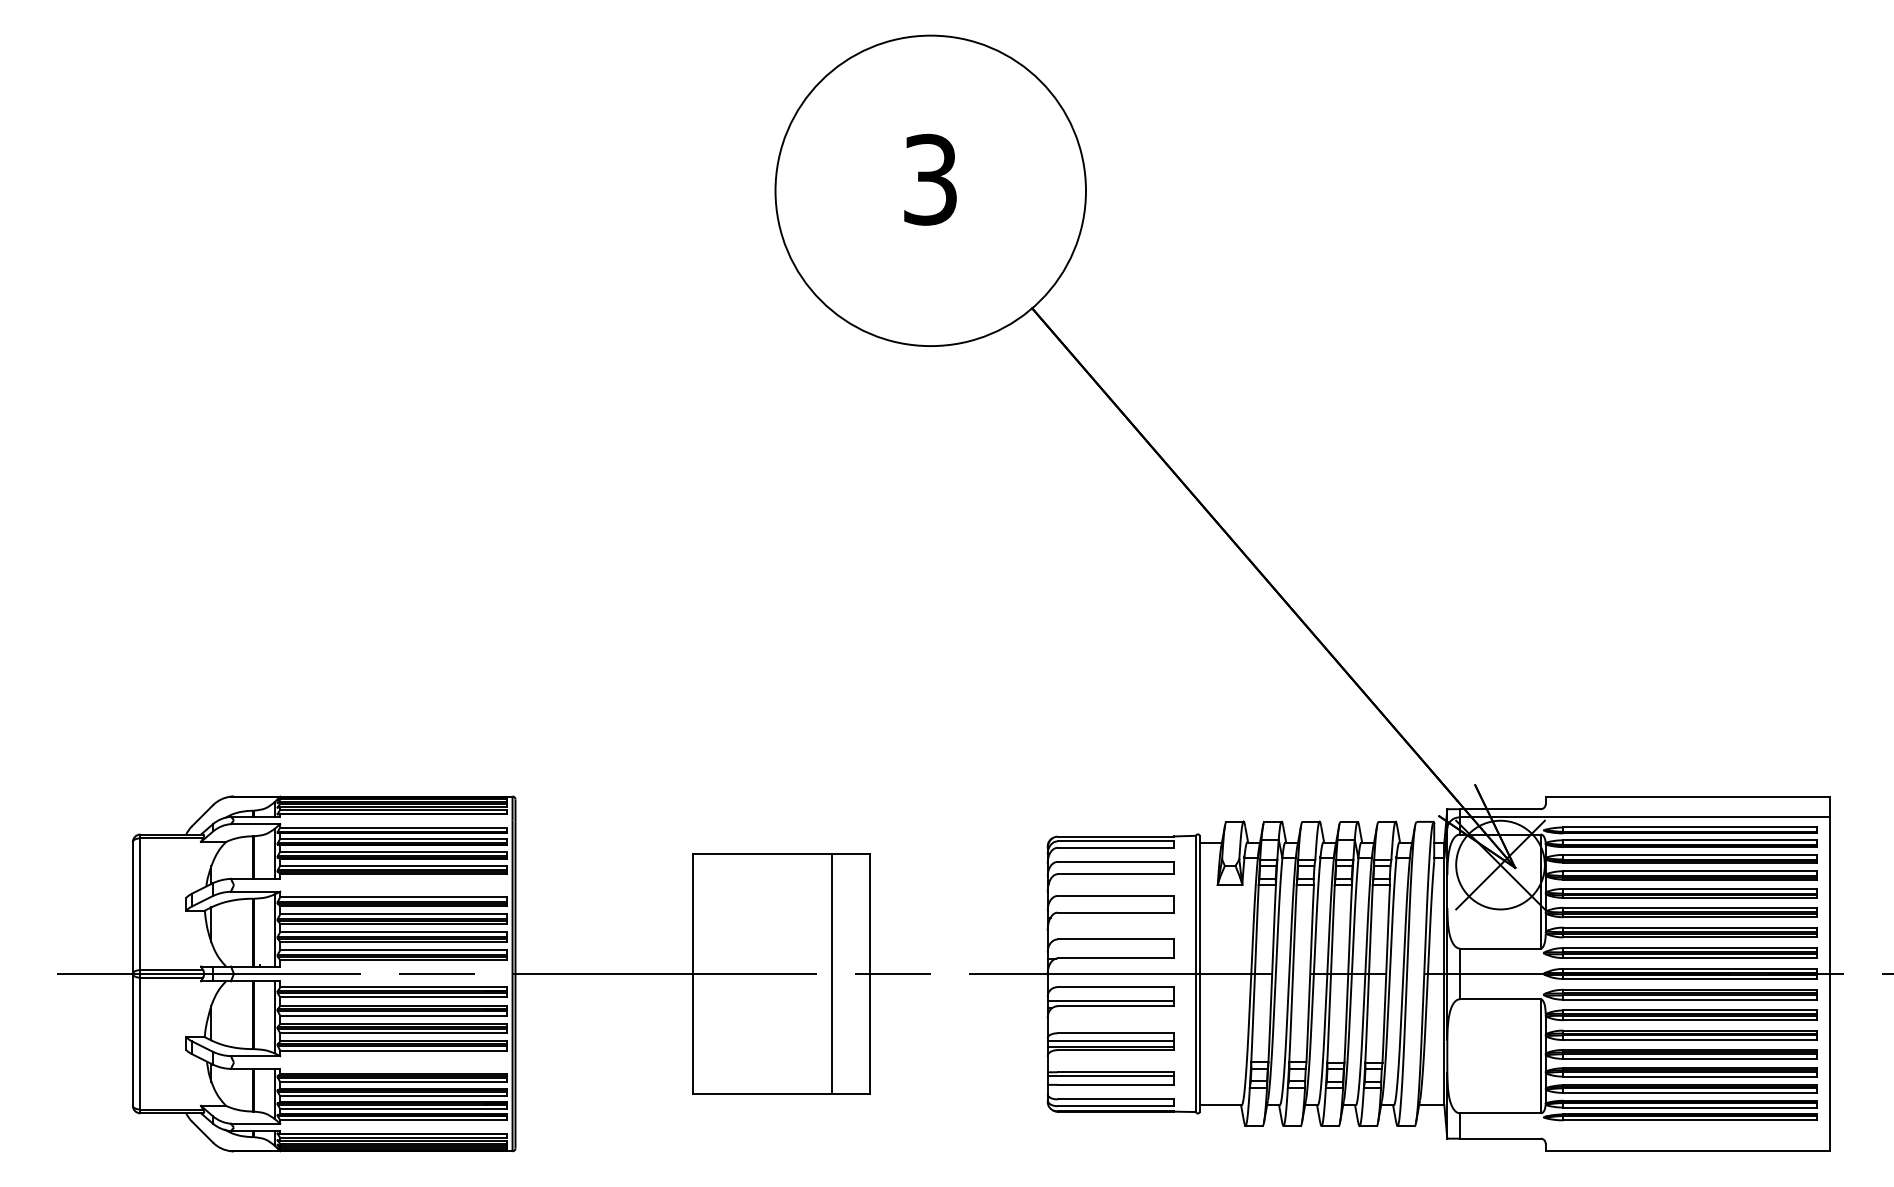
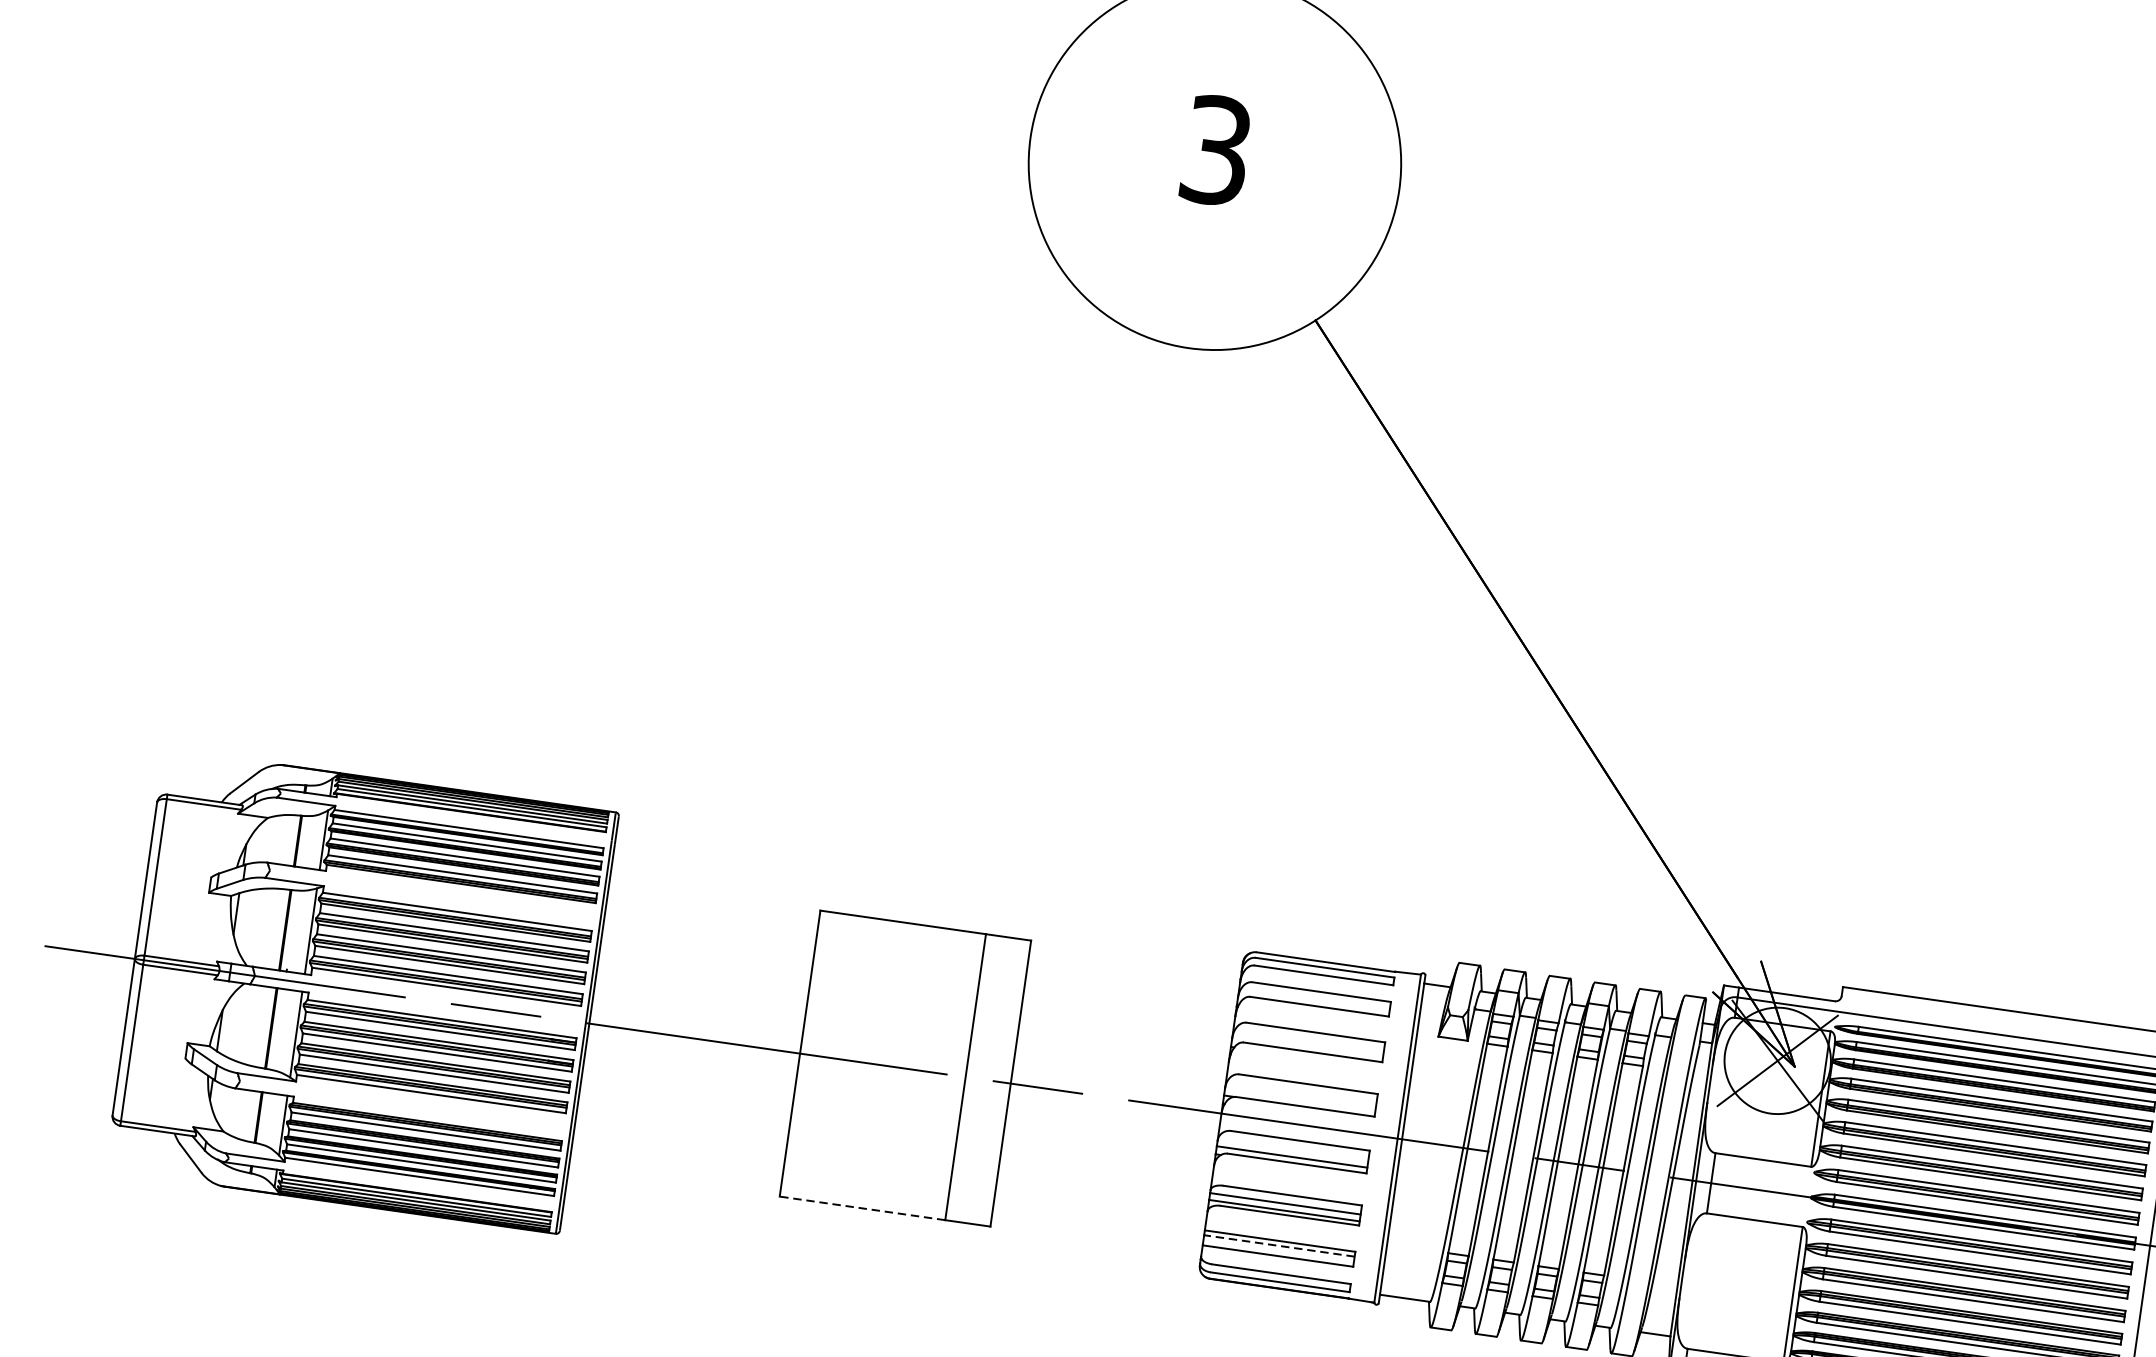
line: (1110, 1076) -> (1278, 1246), solid -> dashed
line: (762, 1094) -> (862, 1208), solid -> dashed

